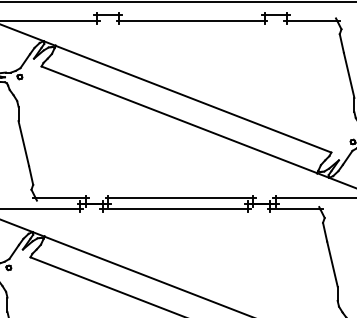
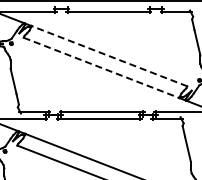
line: (193, 99) -> (109, 56), solid -> dashed
line: (179, 119) -> (101, 67), solid -> dashed

